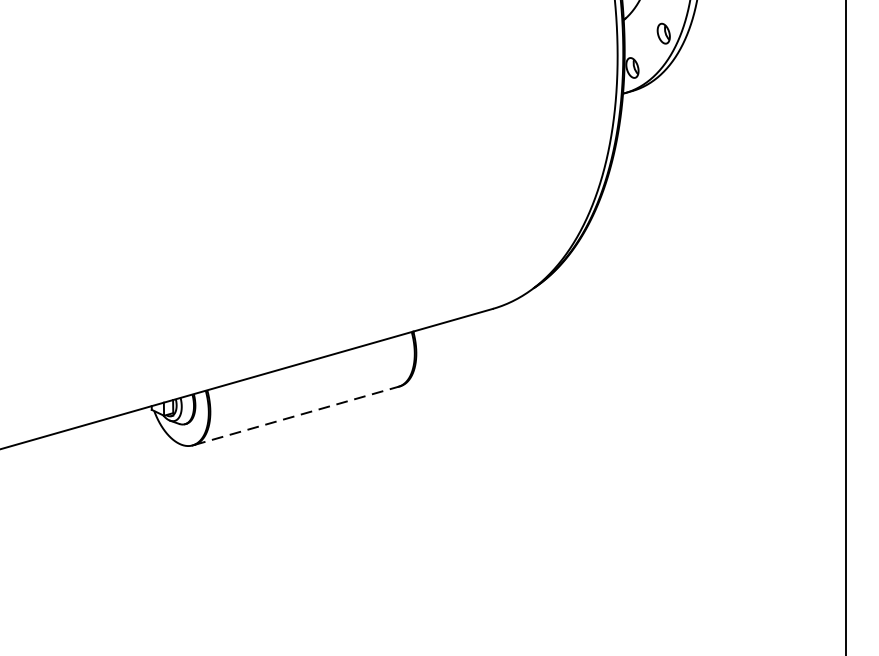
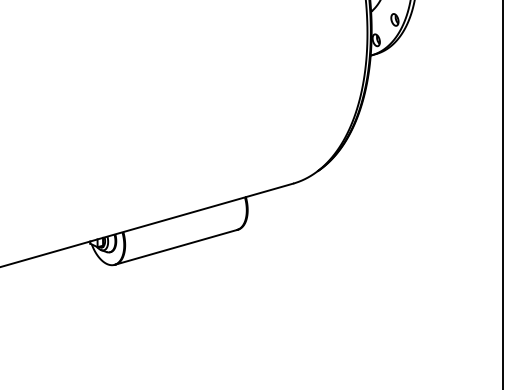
line: (296, 416) -> (176, 247), dashed -> solid

